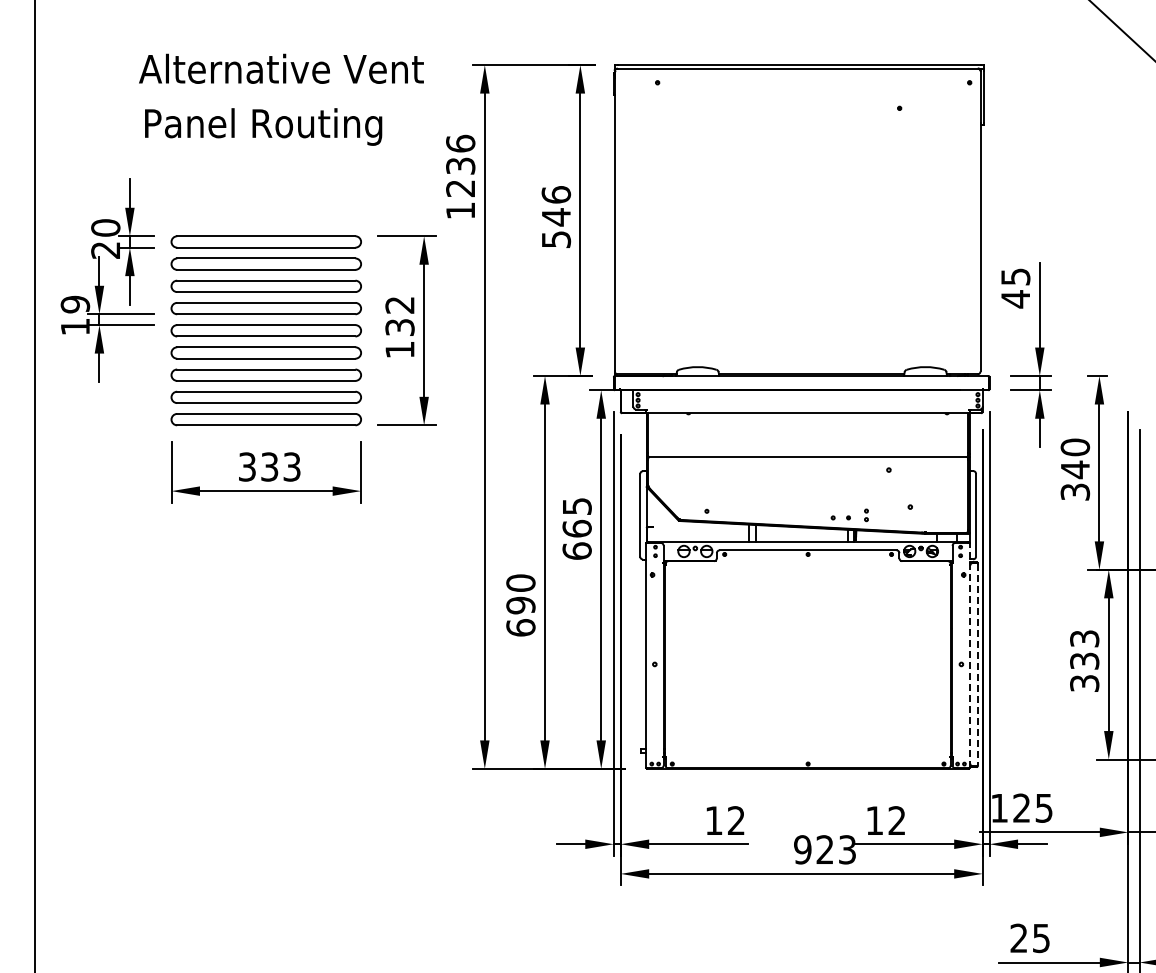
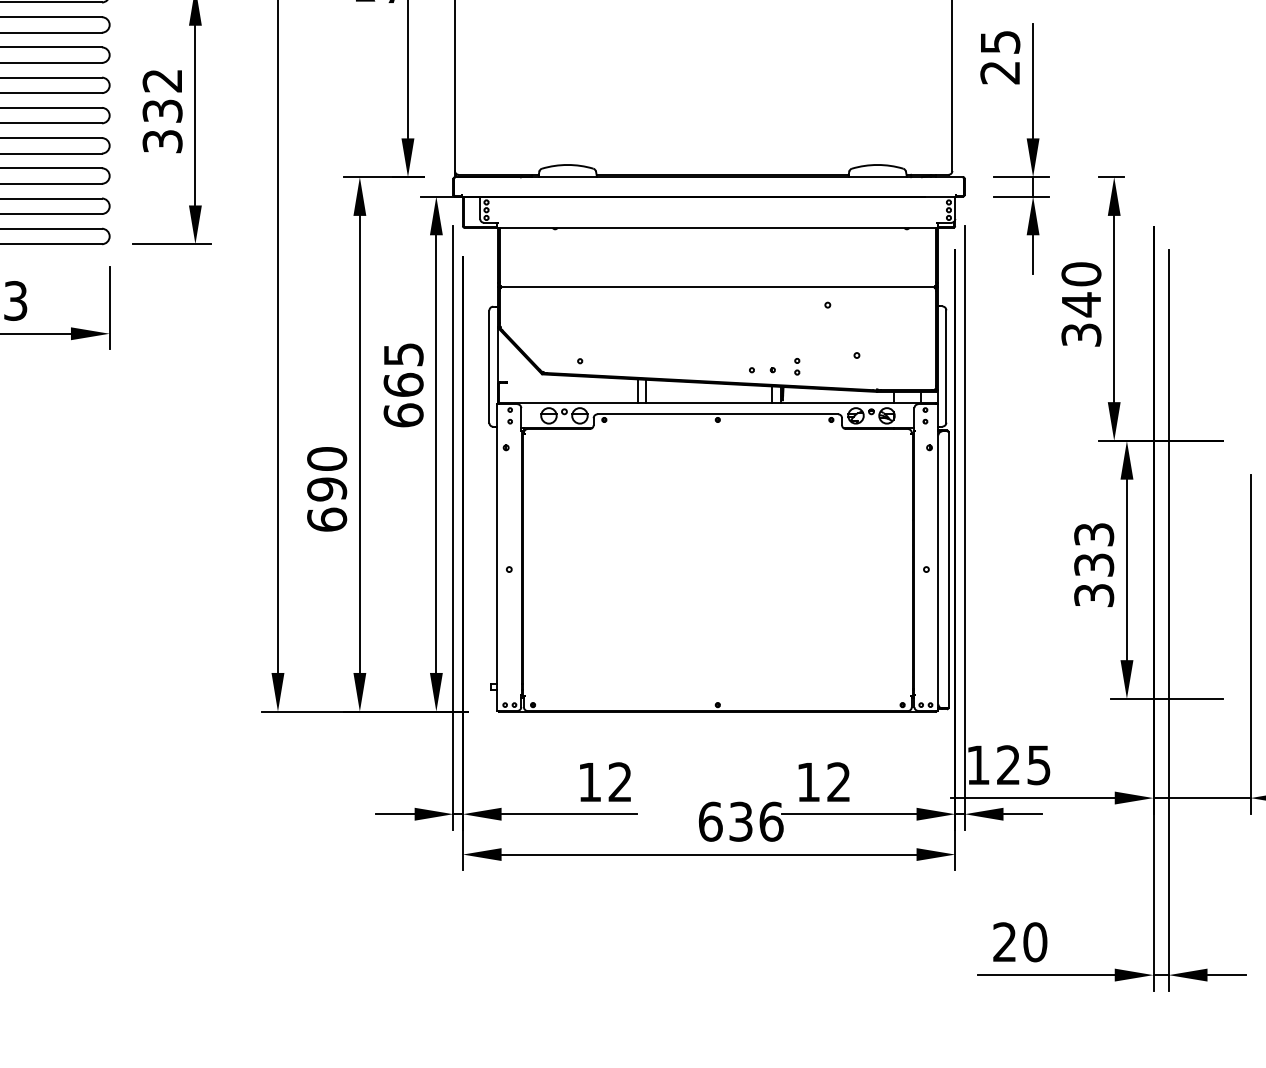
text: (1015, 299) -> (1000, 73), 45 -> 25
text: (399, 349) -> (161, 141), 132 -> 332
line: (970, 655) -> (938, 557), dashed -> solid
line: (977, 665) -> (948, 571), dashed -> solid
text: (825, 849) -> (741, 821), 923 -> 636
text: (1041, 938) -> (1035, 942), 25 -> 20

